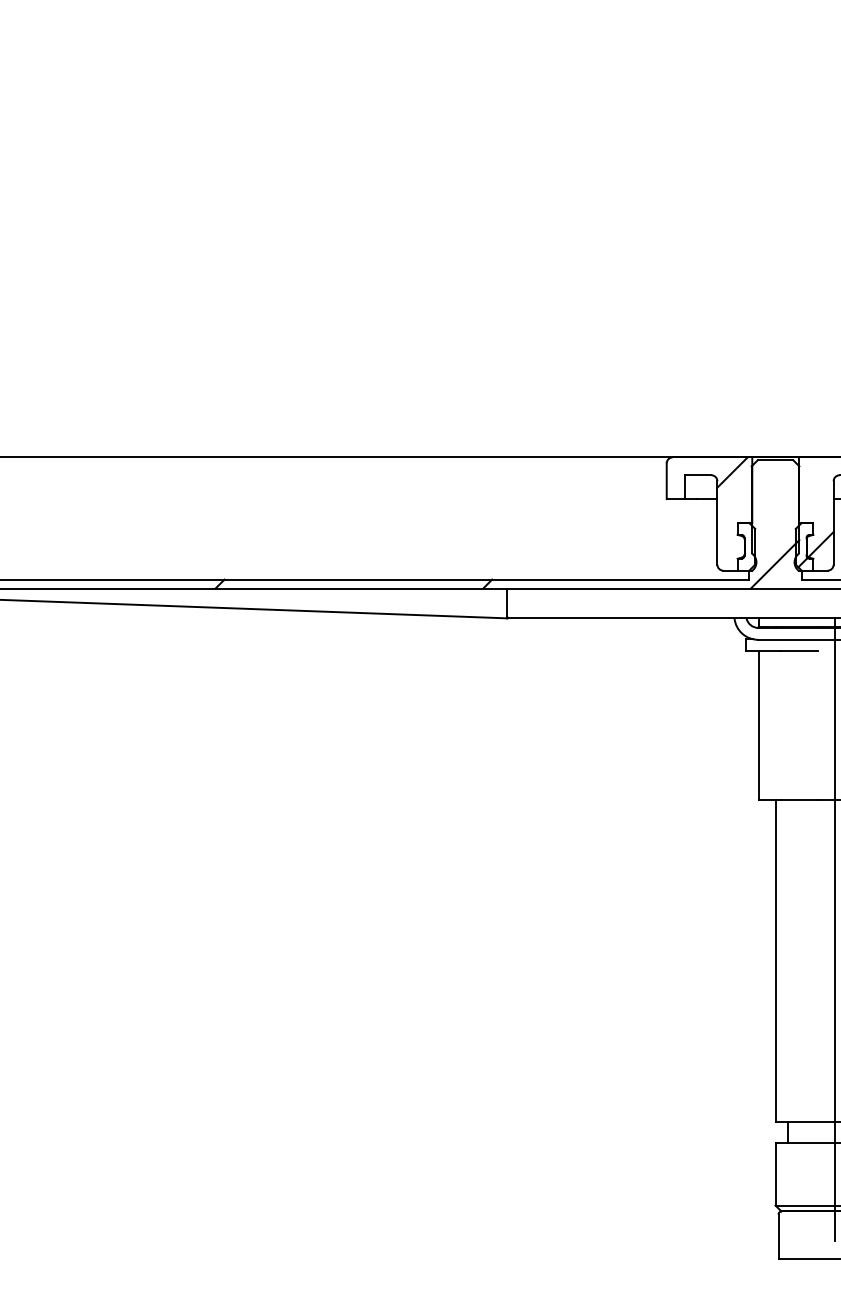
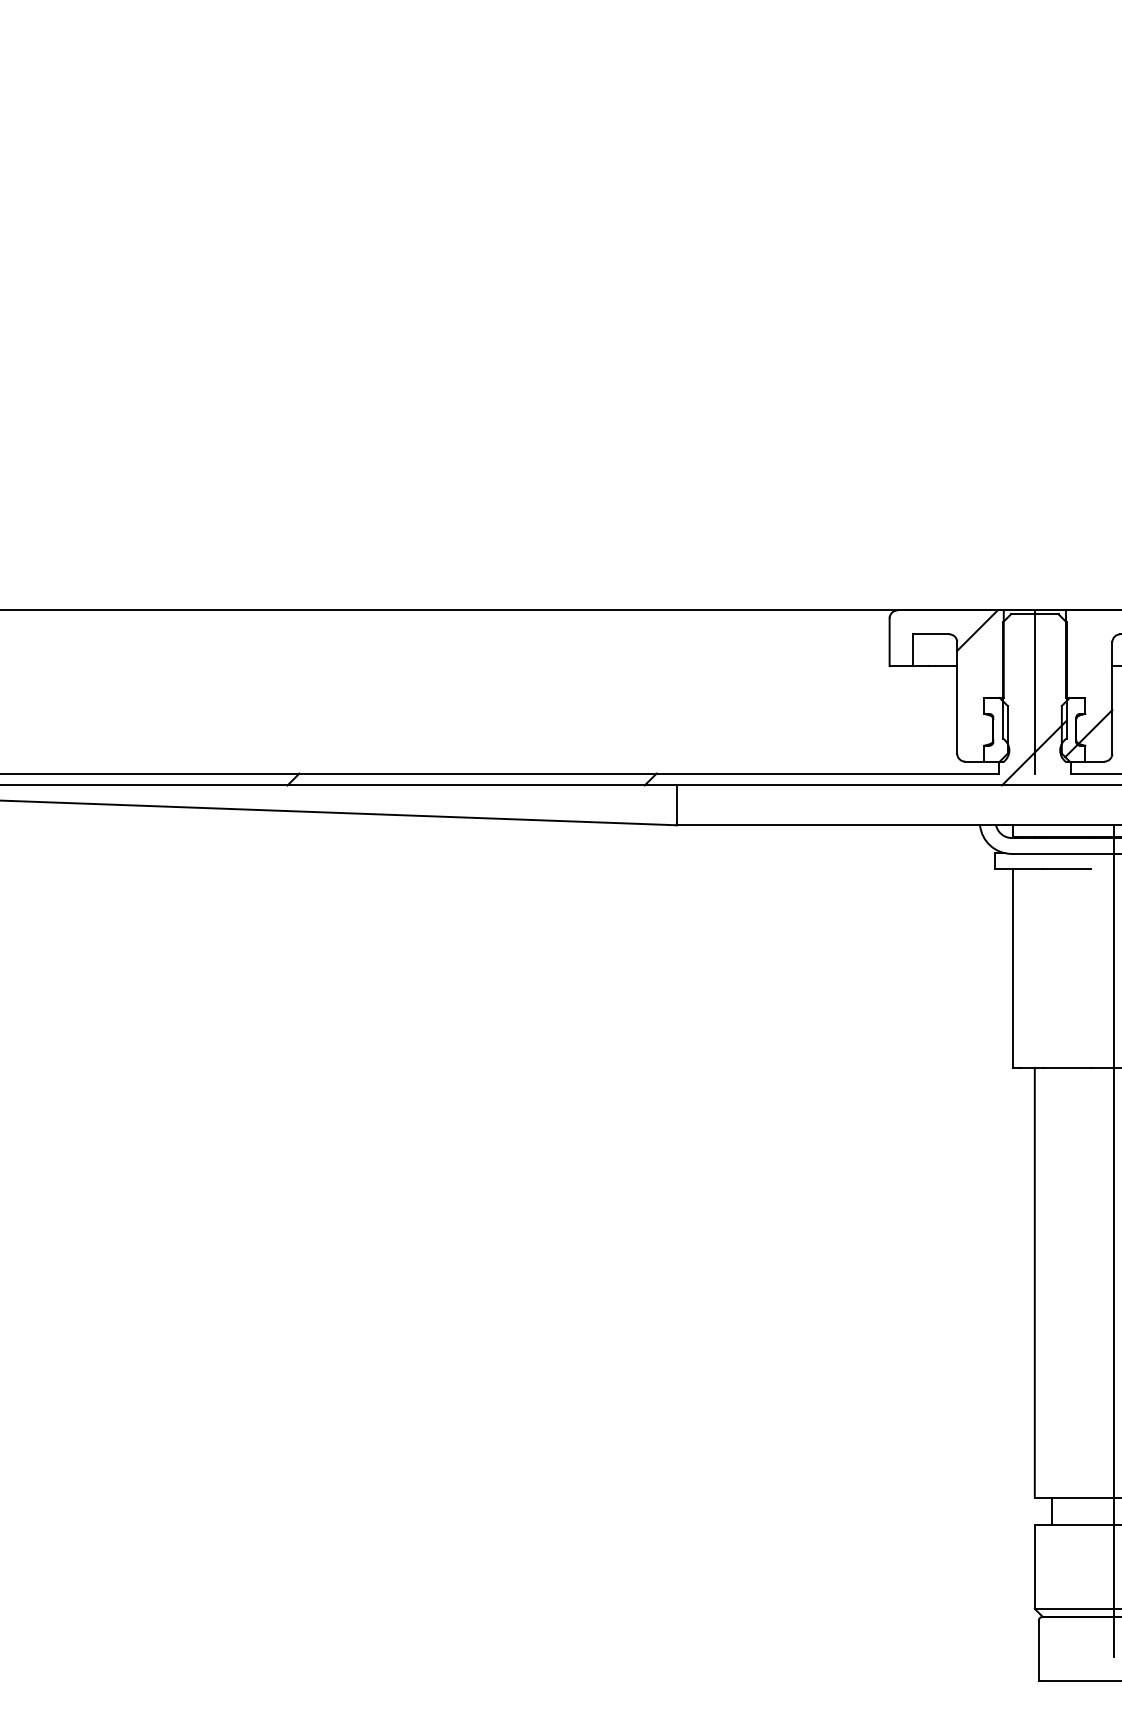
line: (775, 518) -> (1034, 691), added

